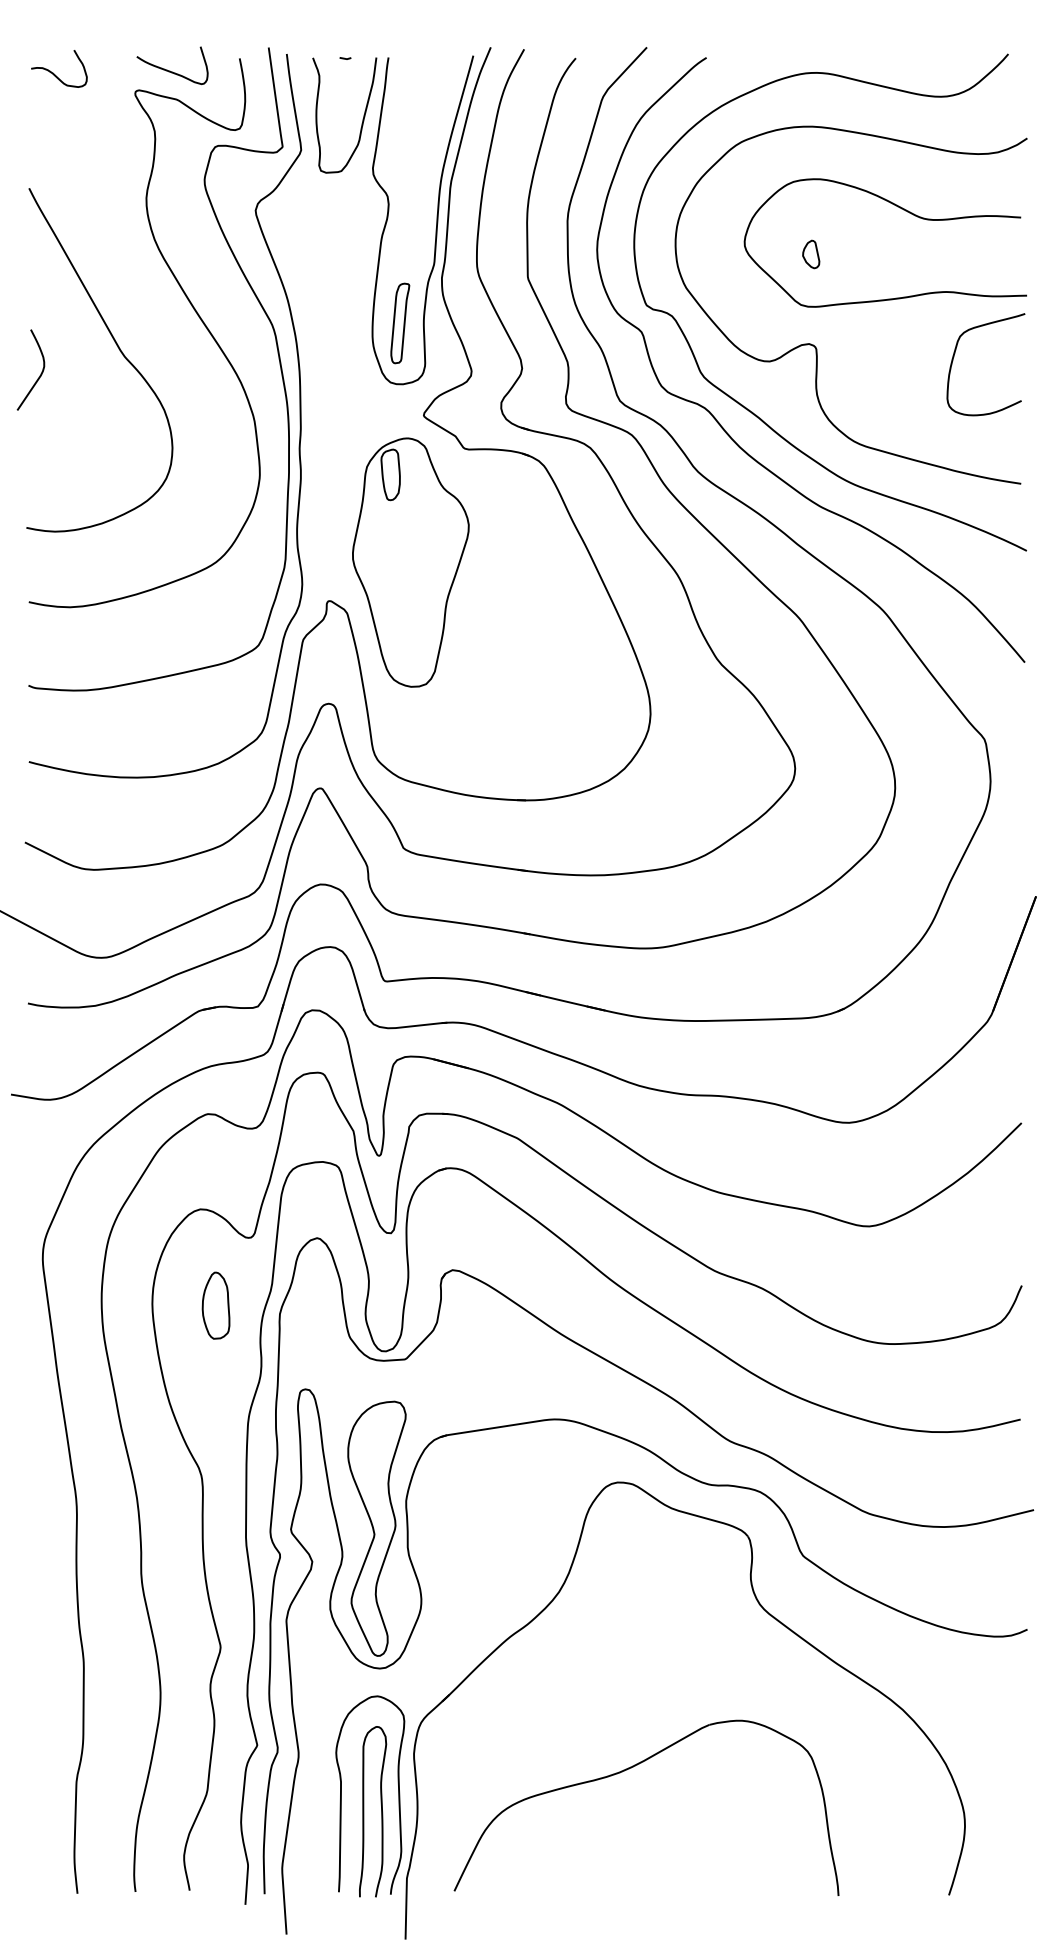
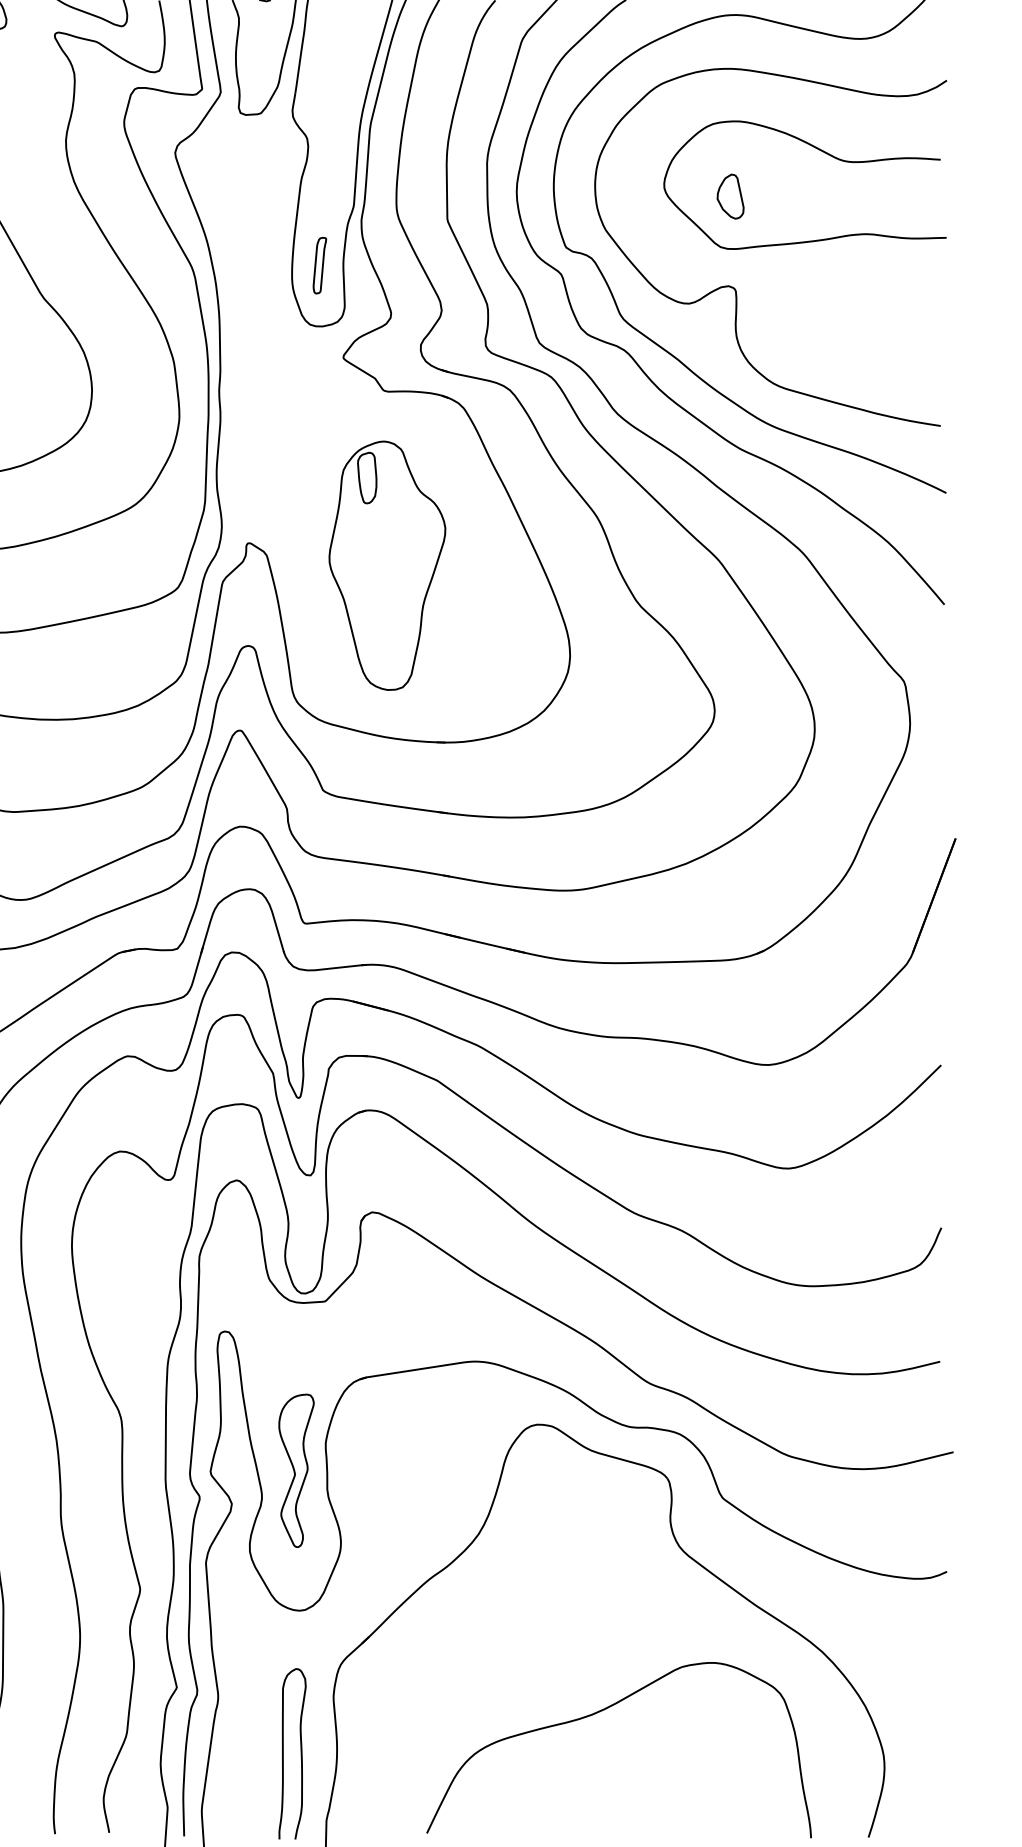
part: (811, 254) -> (731, 196), size x1.6
part: (400, 323) -> (320, 265), size x0.7
curve: (954, 357) -> (874, 299), removed
part: (410, 562) -> (387, 565), moved
part: (215, 1305) -> (135, 1247), removed
part: (376, 1528) -> (296, 1470), size x0.6
part: (629, 1769) -> (602, 1711), moved
curve: (398, 1794) -> (318, 1736), removed

